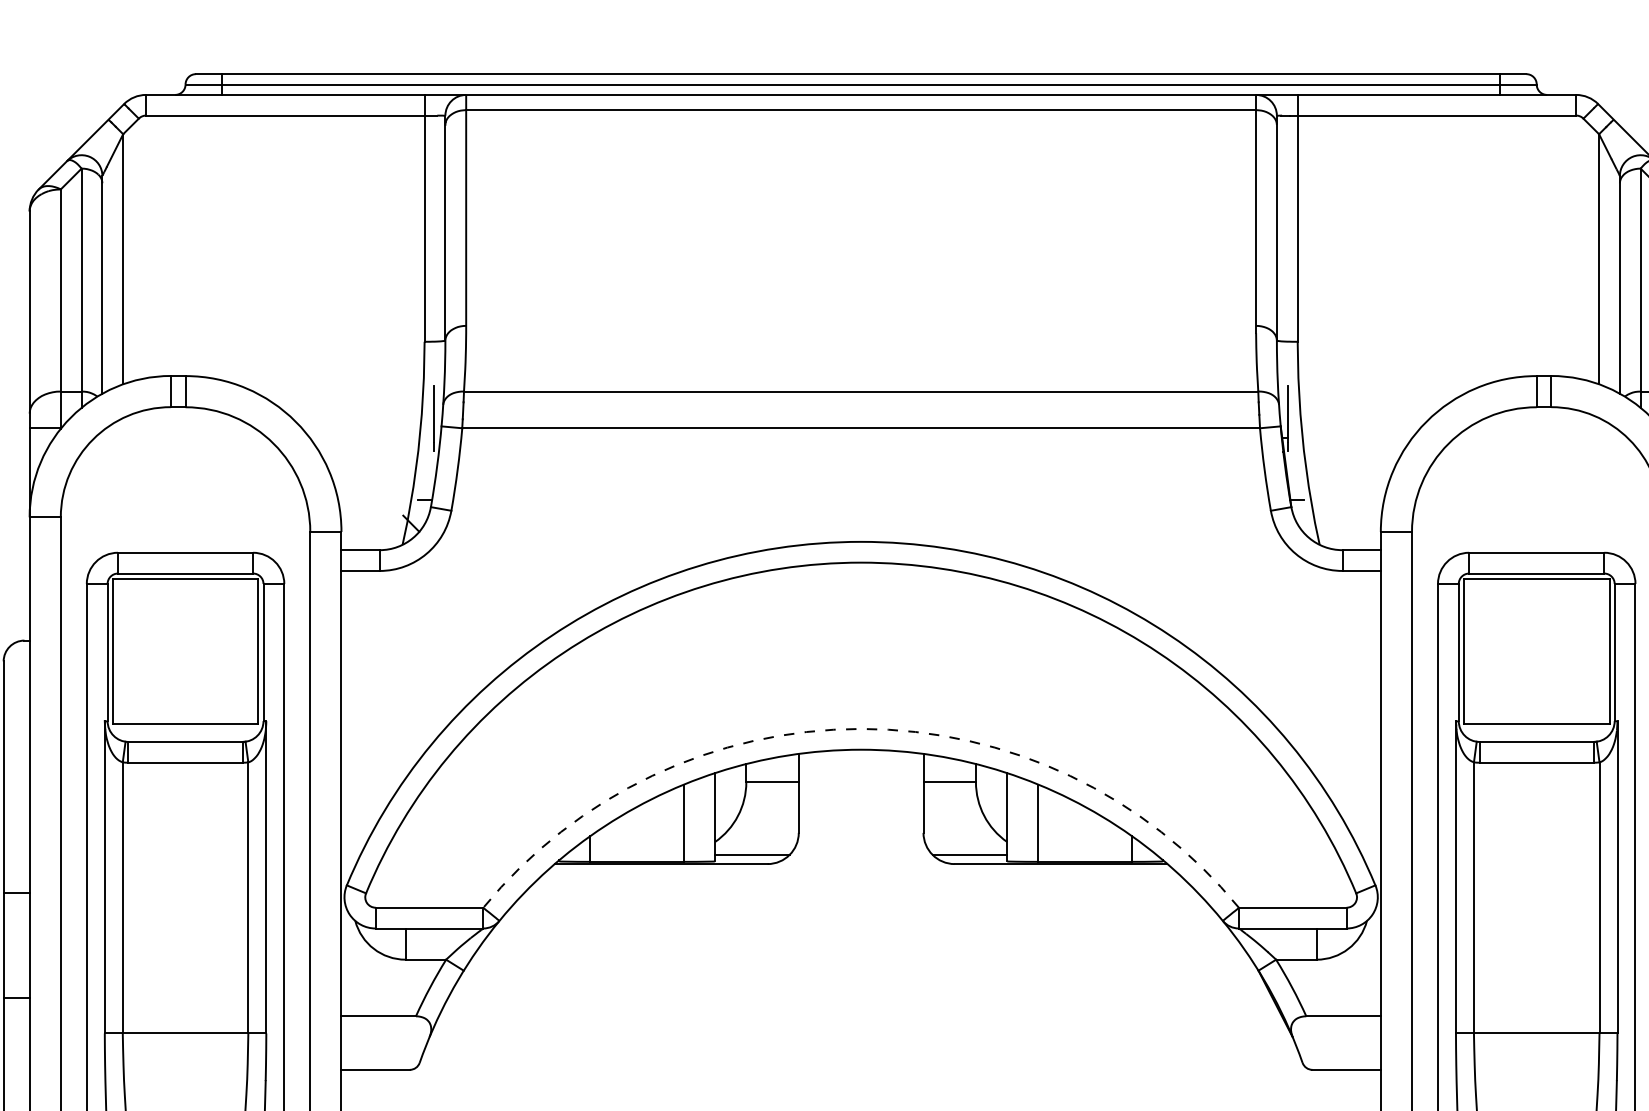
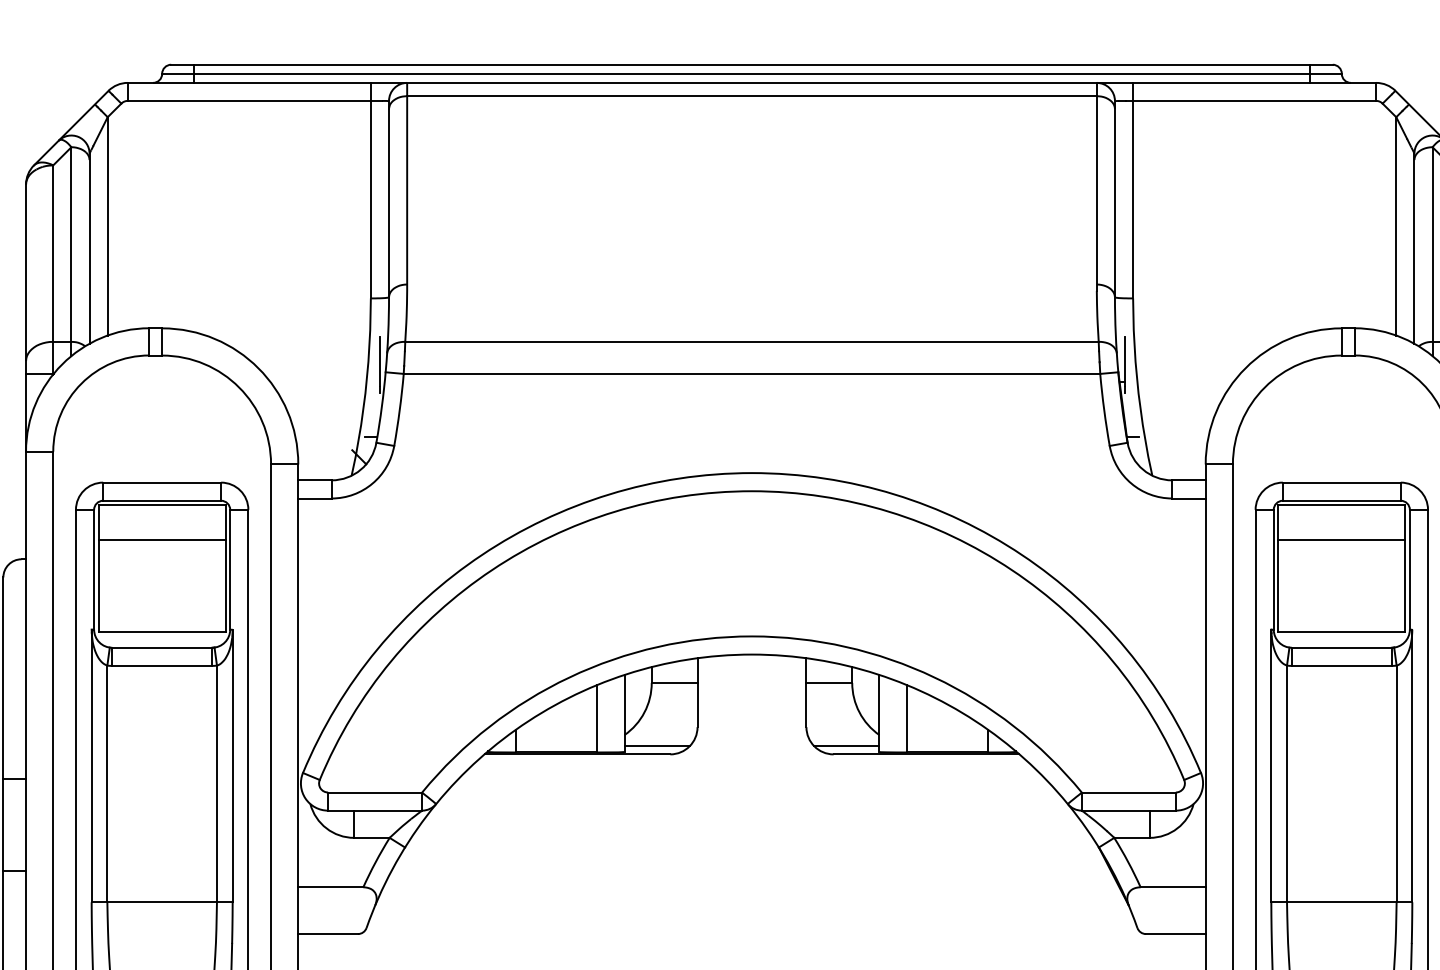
line: (184, 617) -> (161, 539), added
line: (1536, 617) -> (1341, 539), added
arc: (861, 729) -> (752, 636), dashed -> solid

